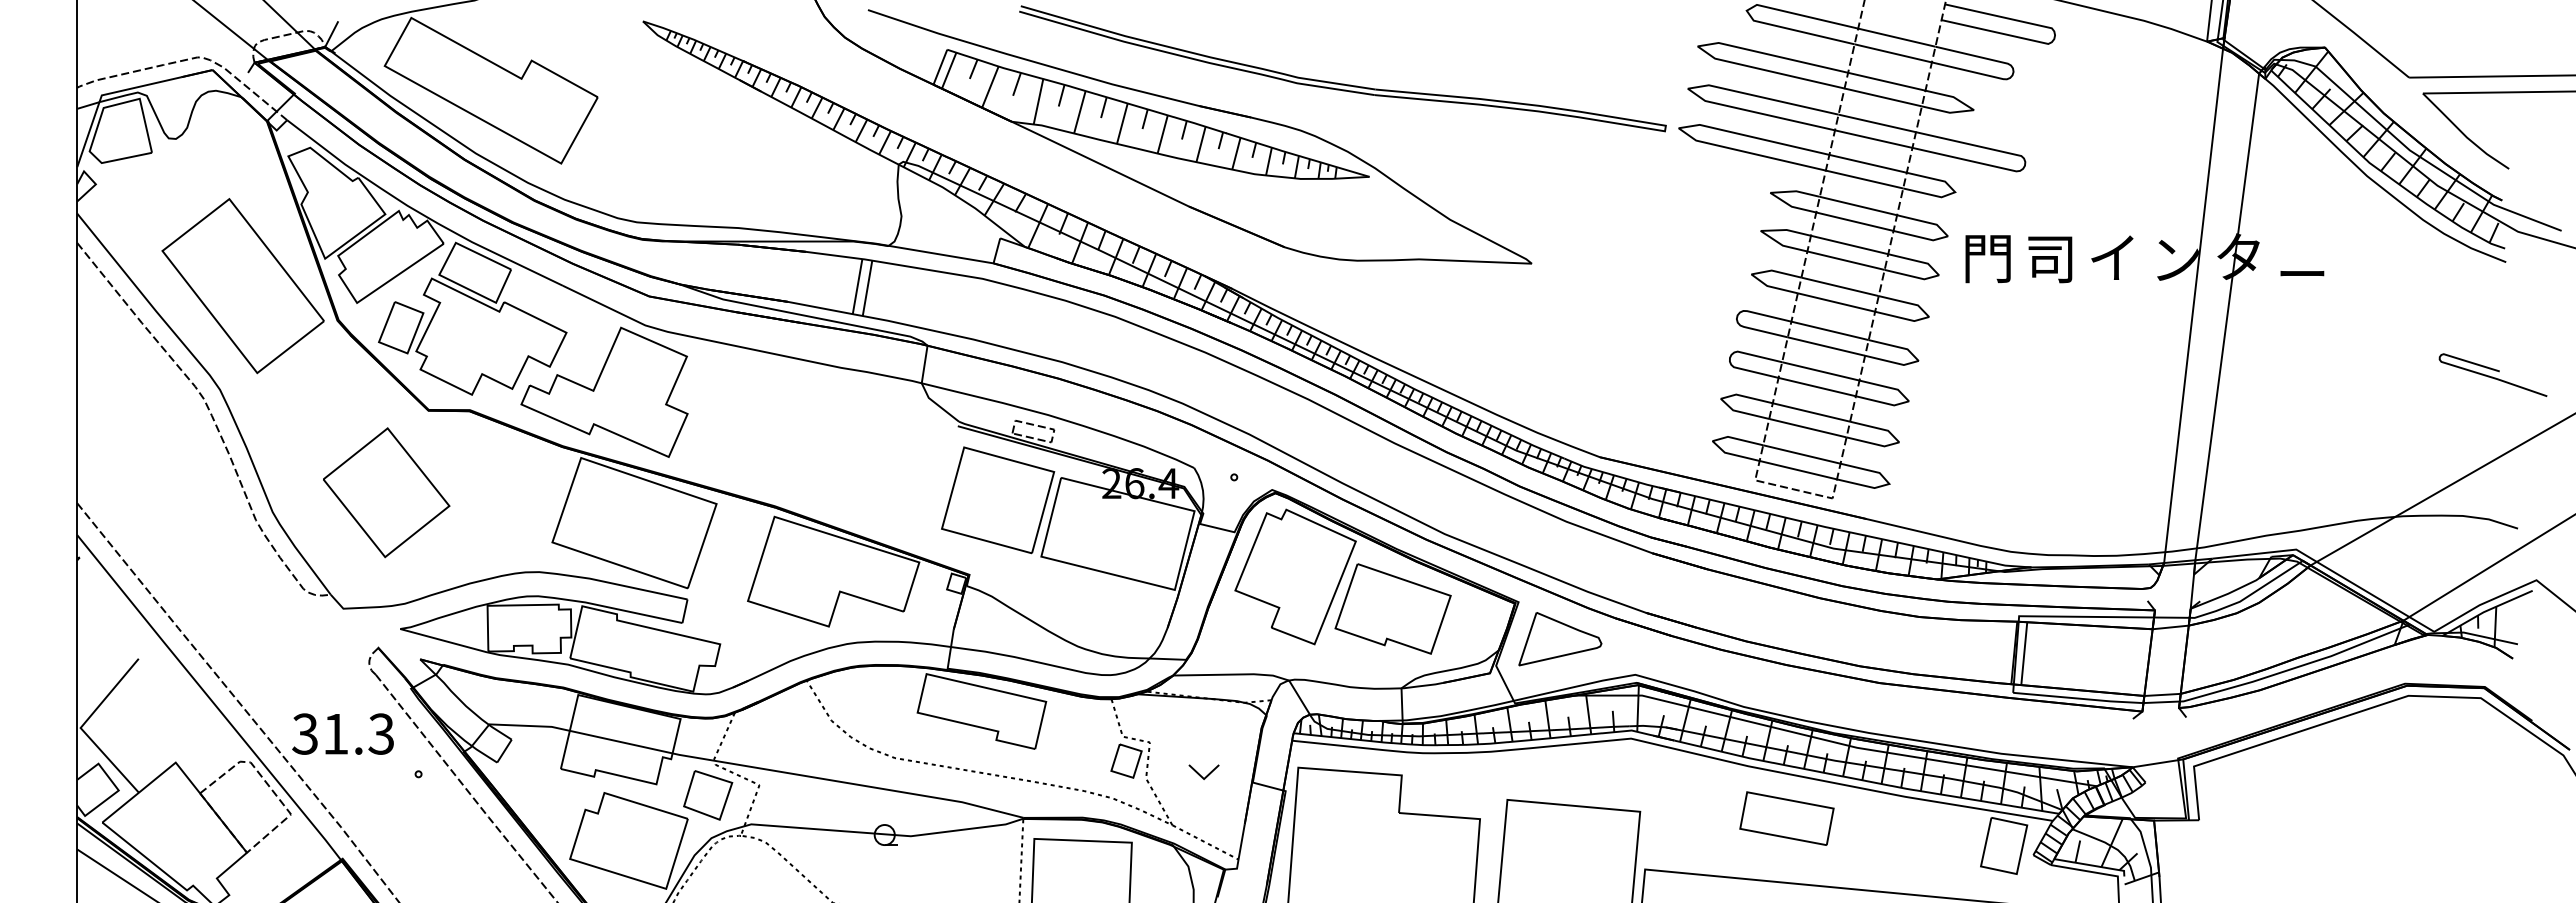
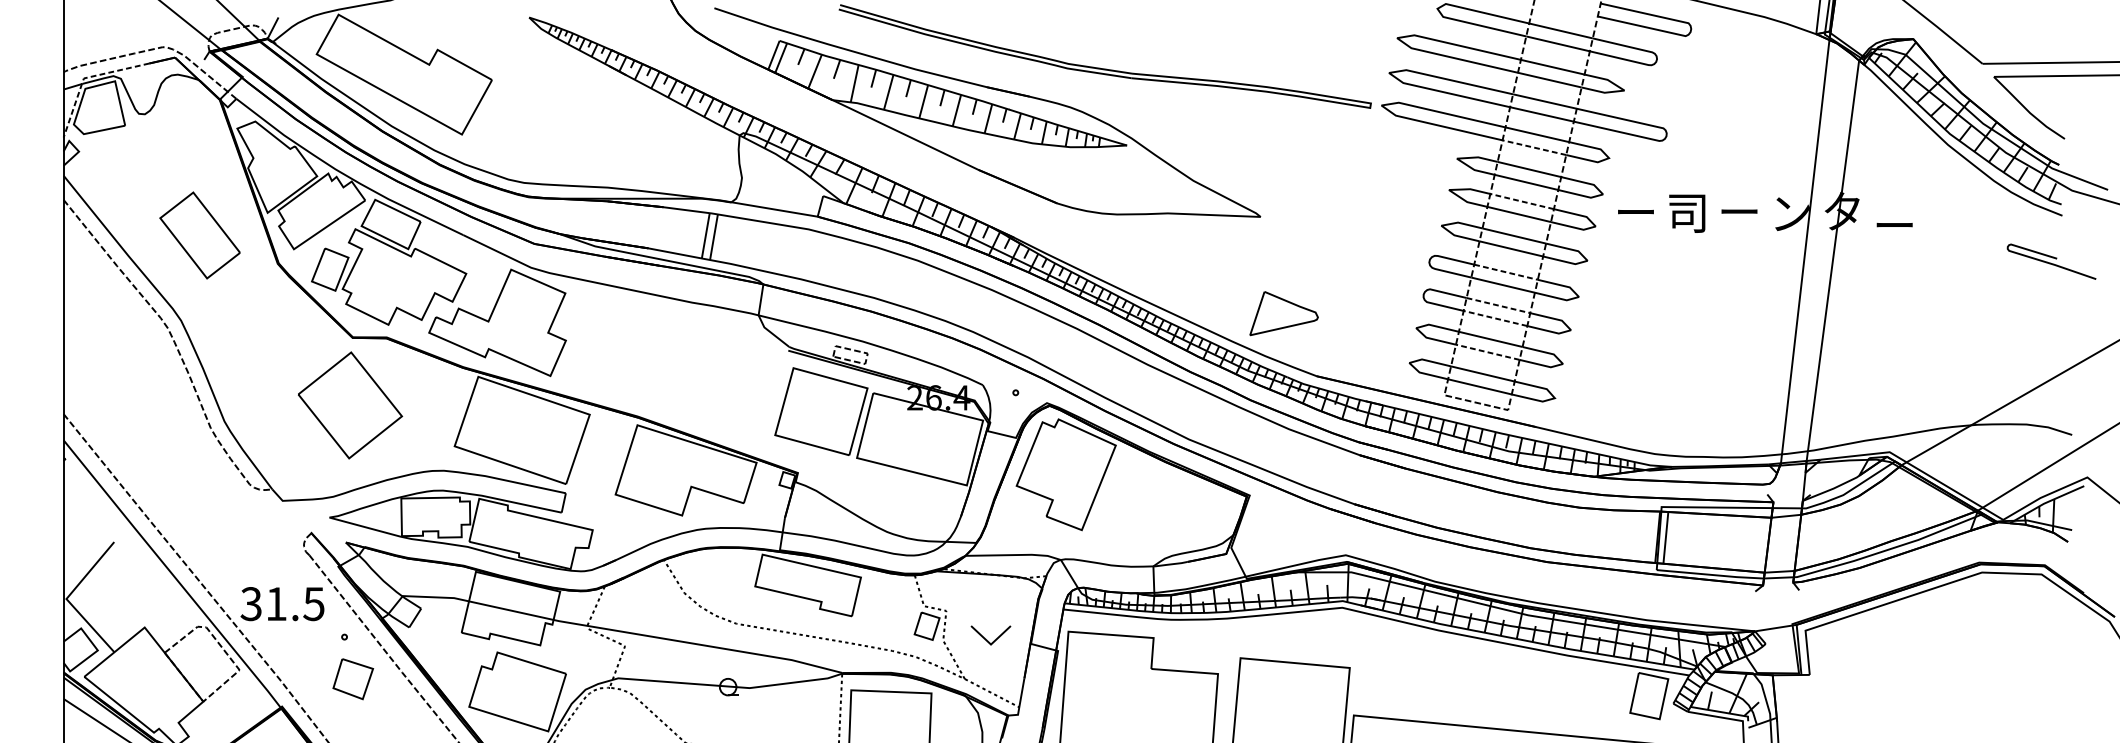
line: (102, 95) -> (84, 78), solid -> dashed
line: (1864, 179) -> (1534, 147), solid -> dashed
line: (1849, 245) -> (1522, 201), solid -> dashed
text: (2113, 257) -> (1739, 211), イ -> ー
text: (1987, 259) -> (1635, 213), 門 -> ー
part: (242, 286) -> (199, 235), size x0.6
line: (1830, 330) -> (1506, 271), solid -> dashed
line: (1820, 371) -> (1498, 305), solid -> dashed
curve: (2492, 376) -> (2051, 262), moved
line: (1817, 387) -> (1495, 318), solid -> dashed
line: (1807, 428) -> (1487, 352), solid -> dashed
part: (386, 492) -> (350, 405), moved
part: (1392, 608) -> (1145, 500), removed
part: (1560, 639) -> (1284, 313), moved
text: (380, 733) -> (313, 603), 31.3 -> 31.5
part: (1203, 771) -> (990, 634), size x1.6
part: (708, 795) -> (353, 679), moved
part: (1786, 818) -> (1470, 673), removed

